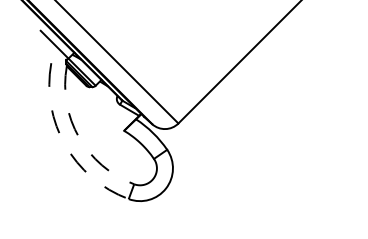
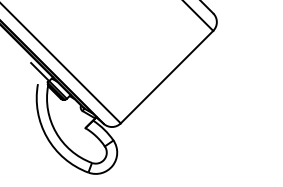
arc: (79, 137) -> (56, 132), dashed -> solid
arc: (65, 145) -> (47, 137), dashed -> solid

